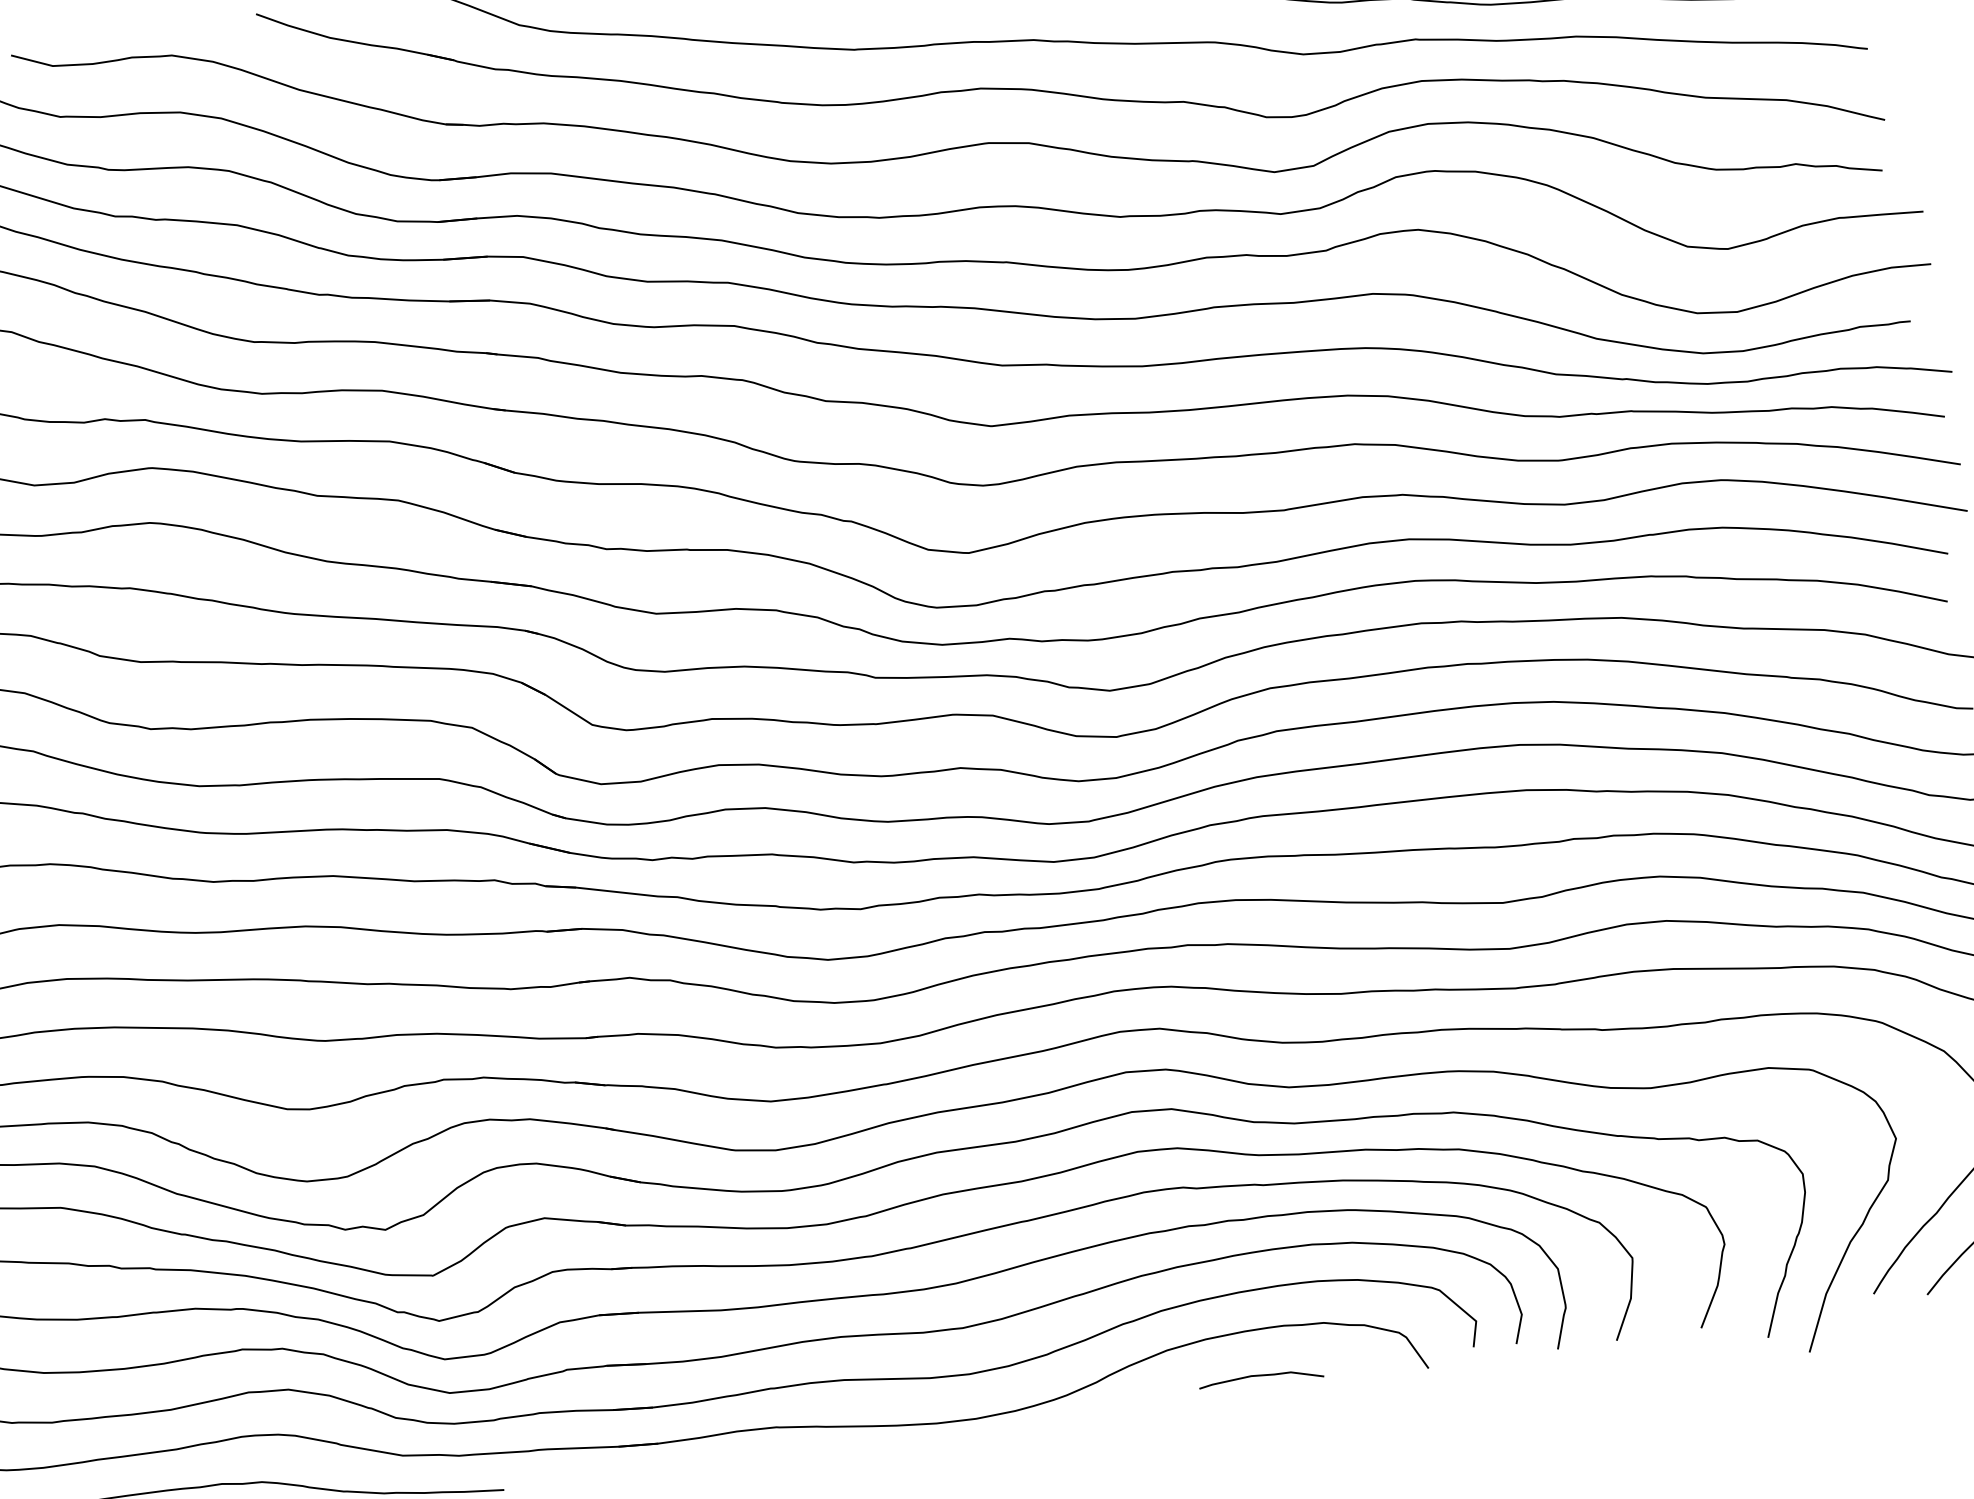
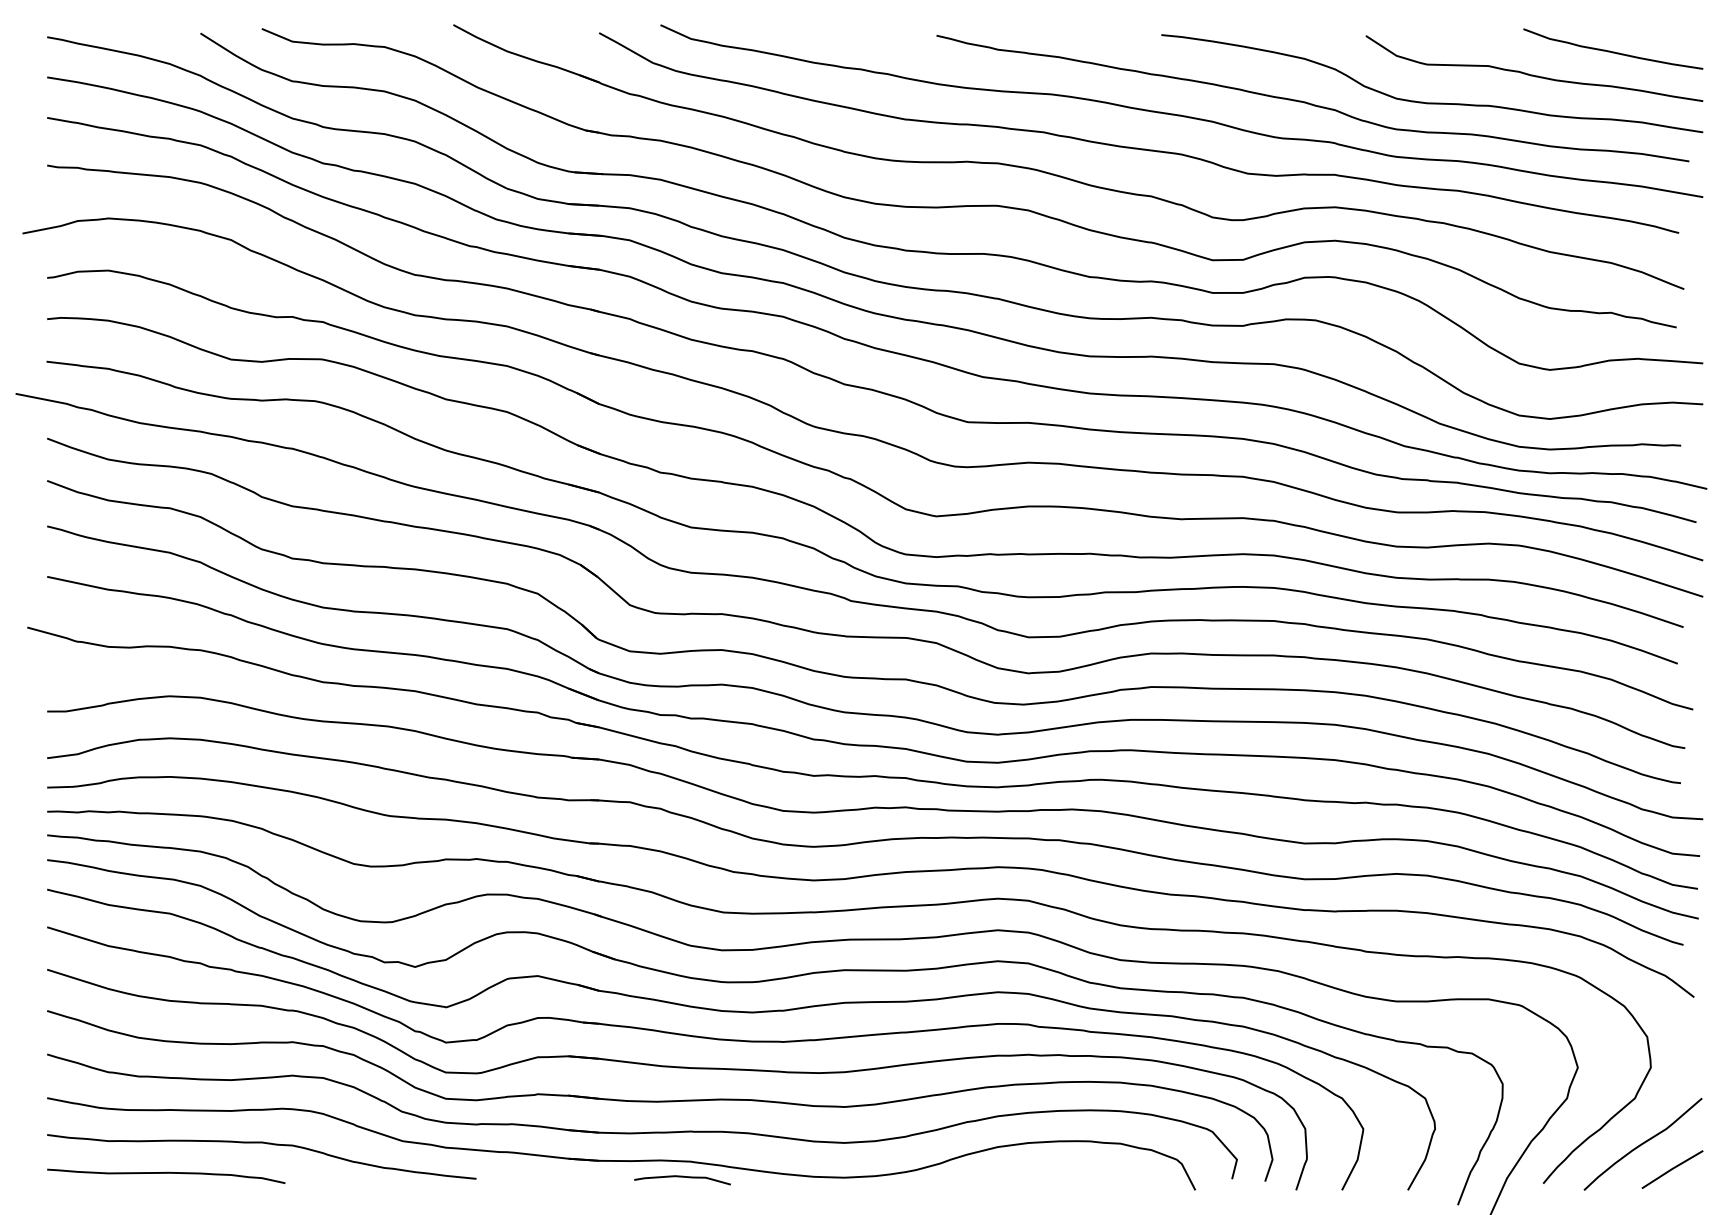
curve: (1260, 1376) -> (682, 1177), moved

